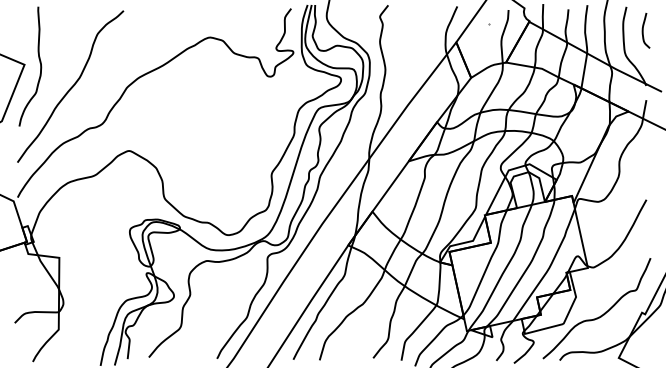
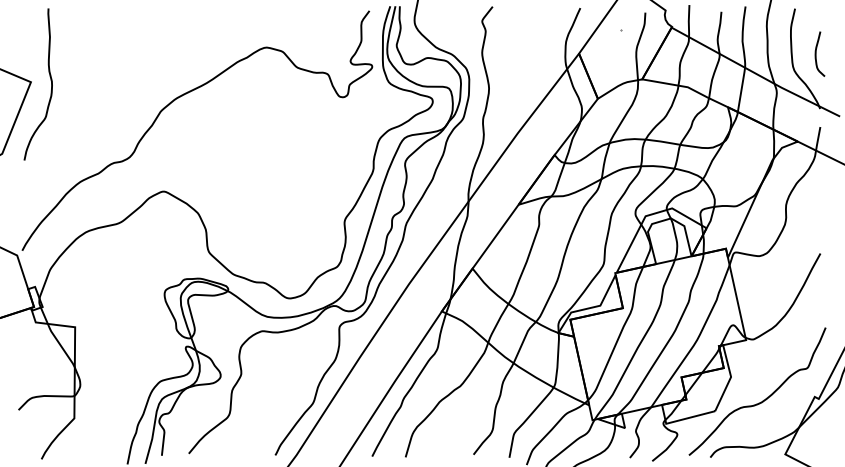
curve: (643, 30) -> (816, 53), moved
curve: (71, 86) -> (90, 109), removed

